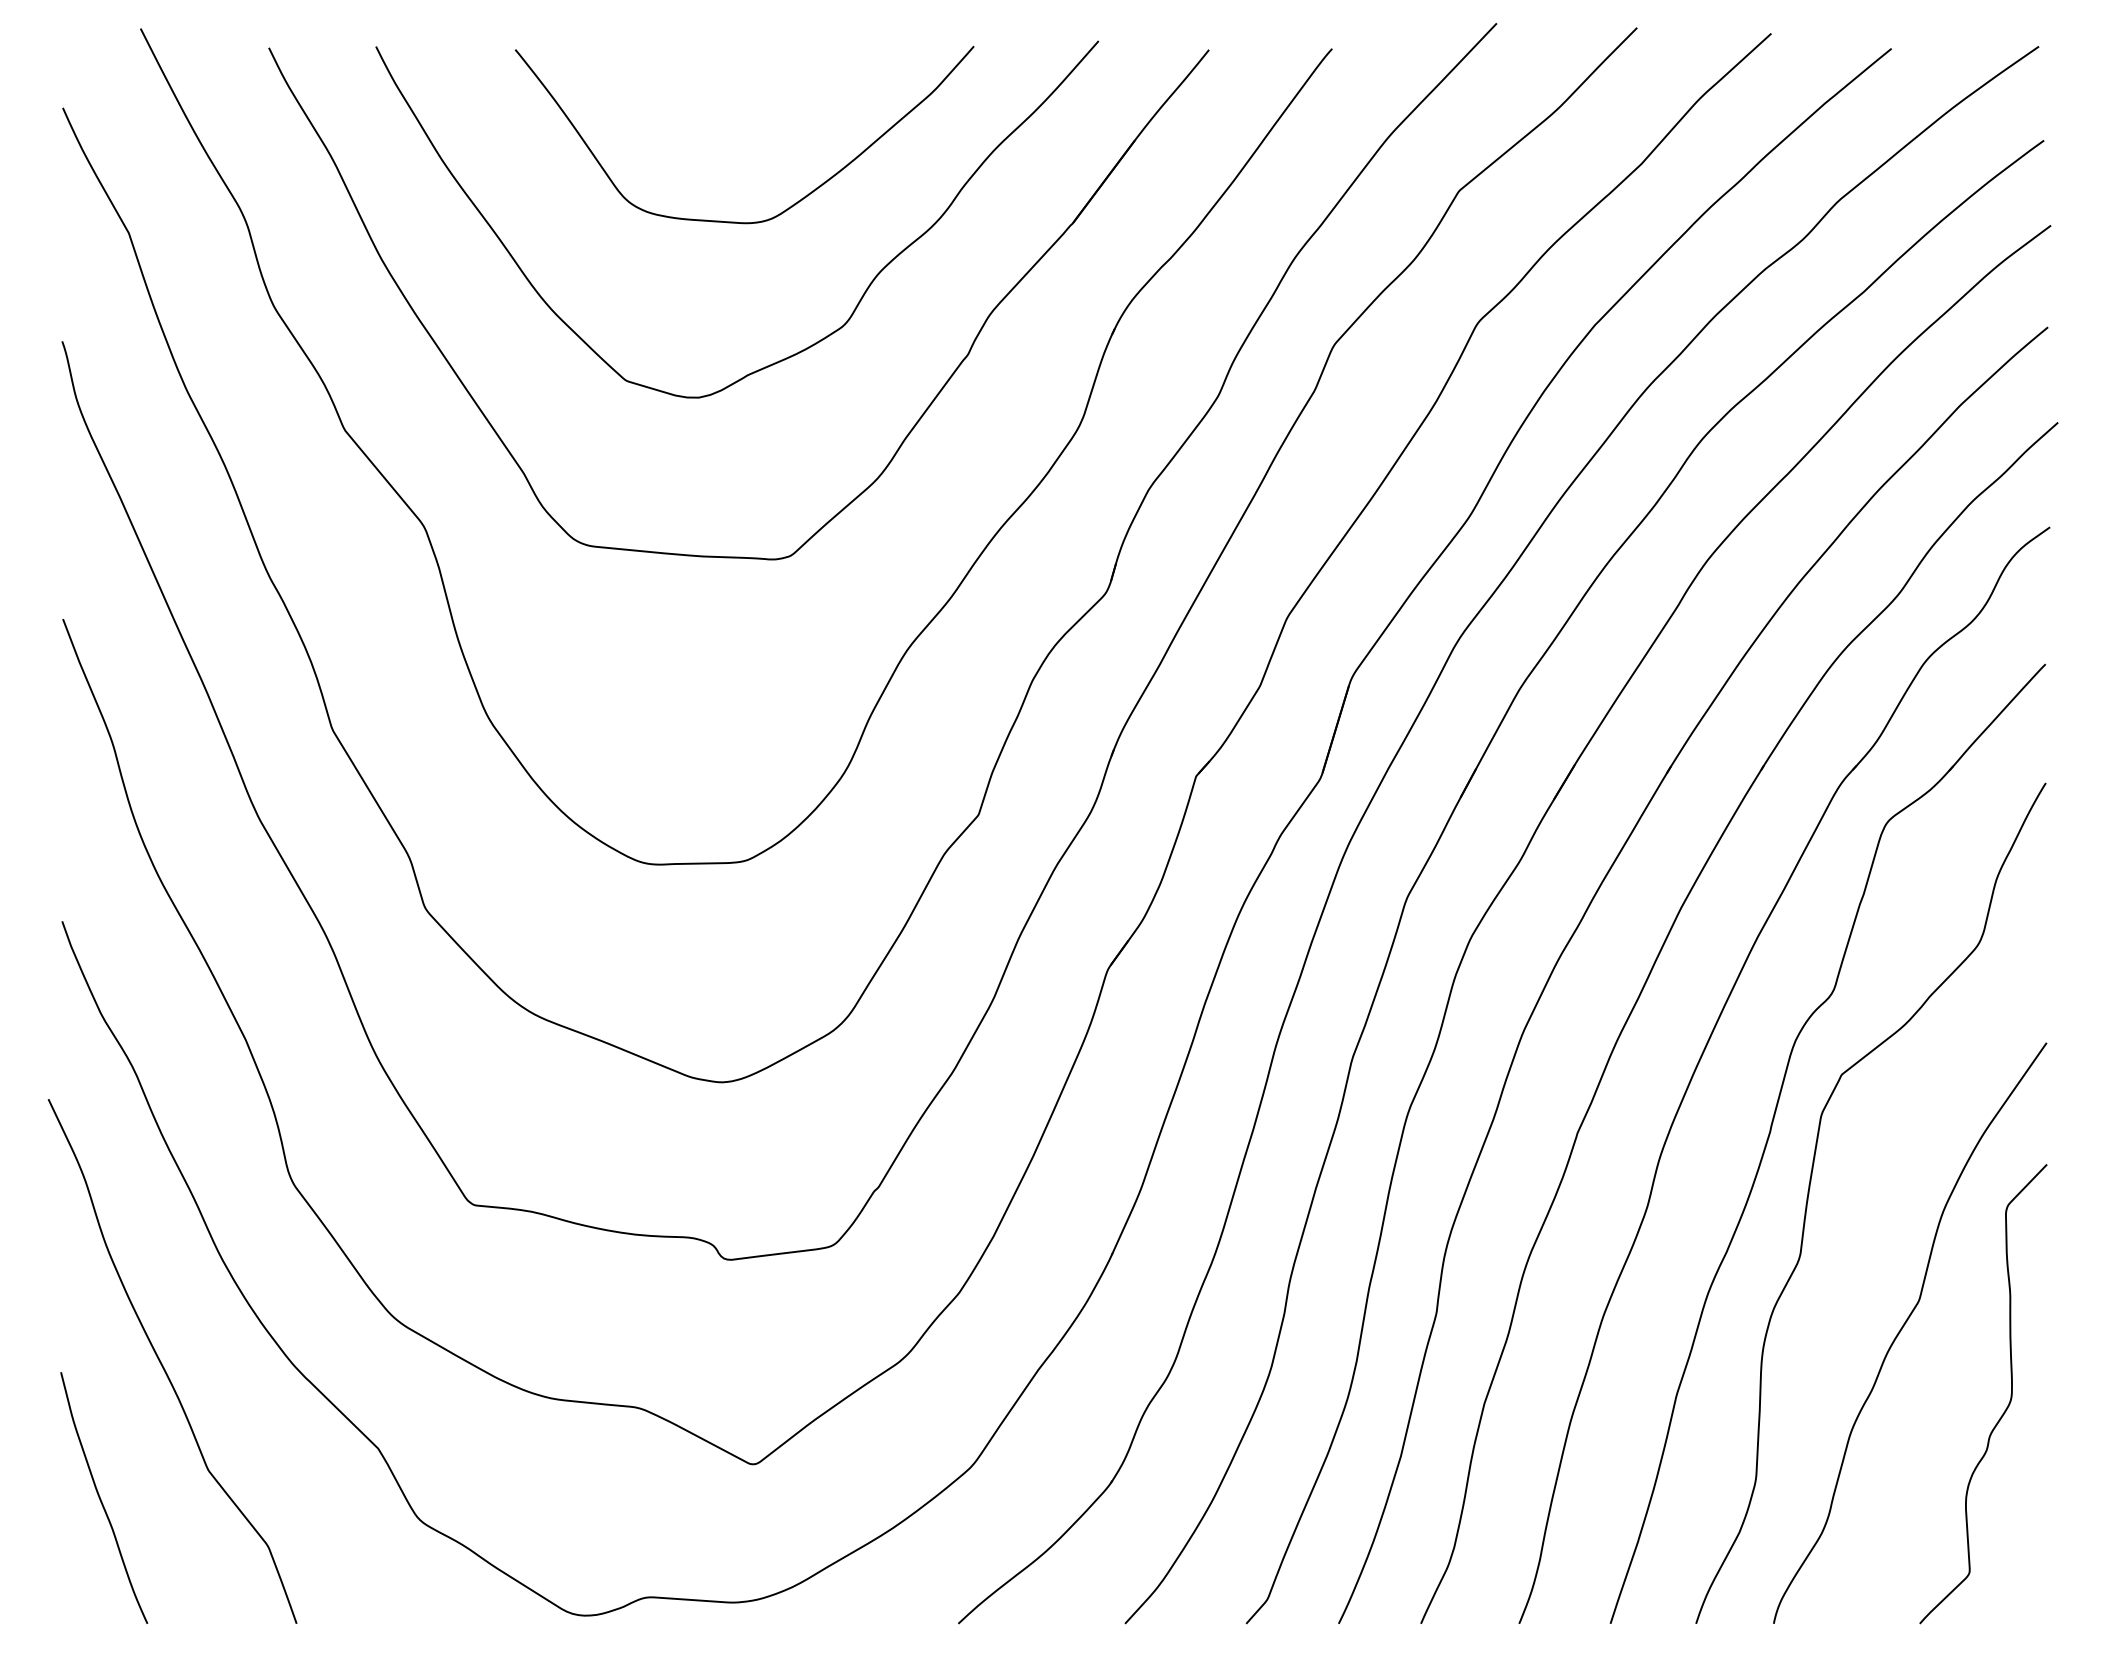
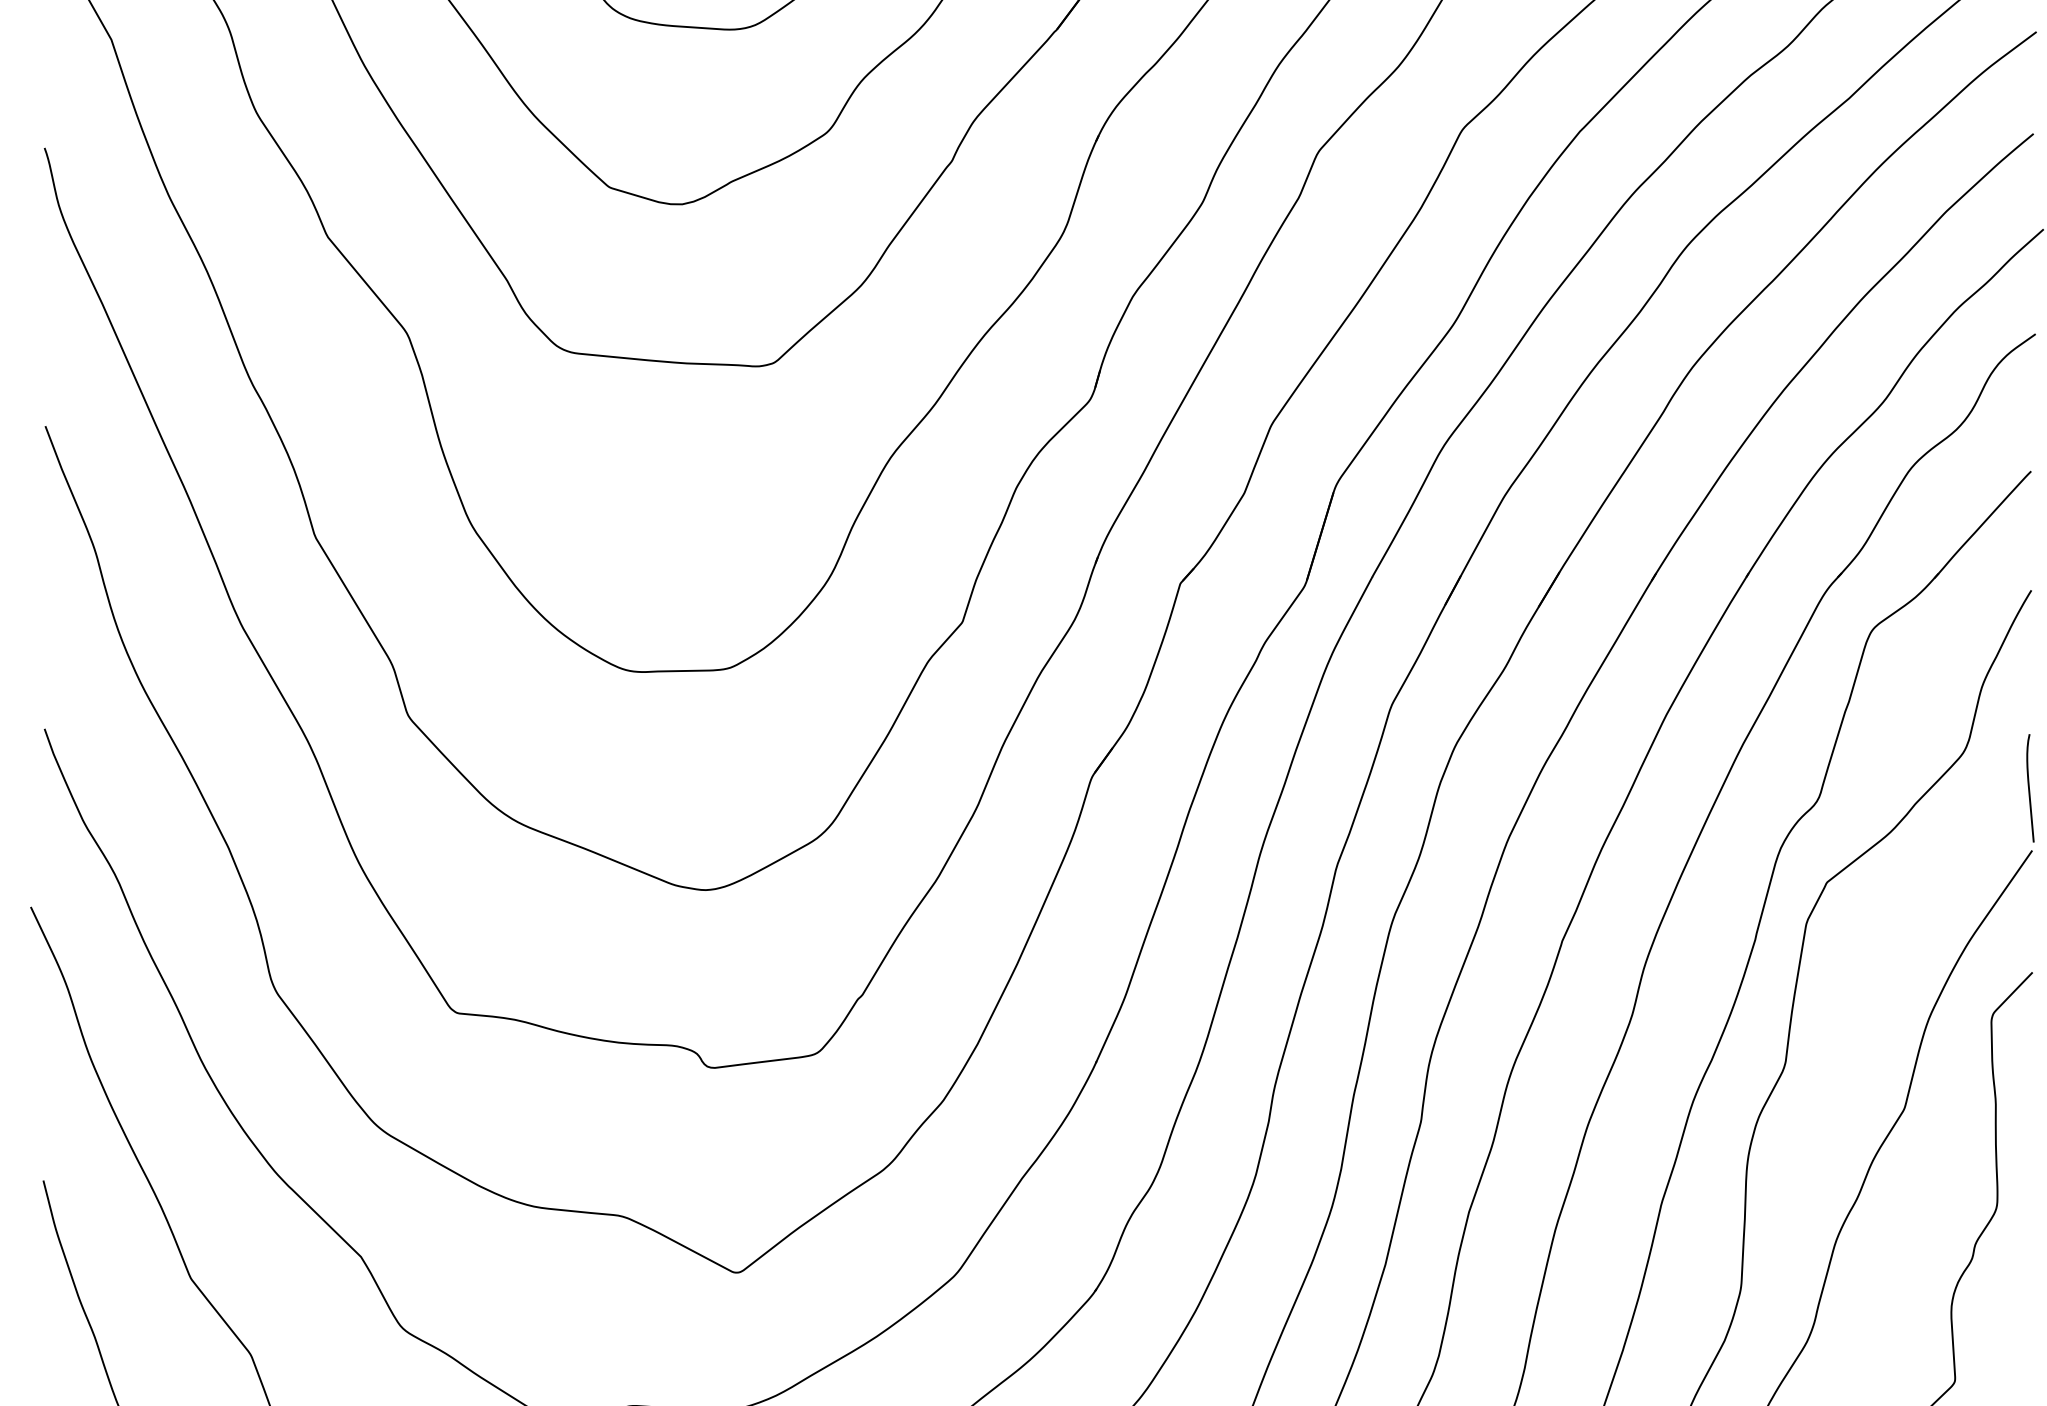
curve: (2044, 980) -> (2030, 788), added

